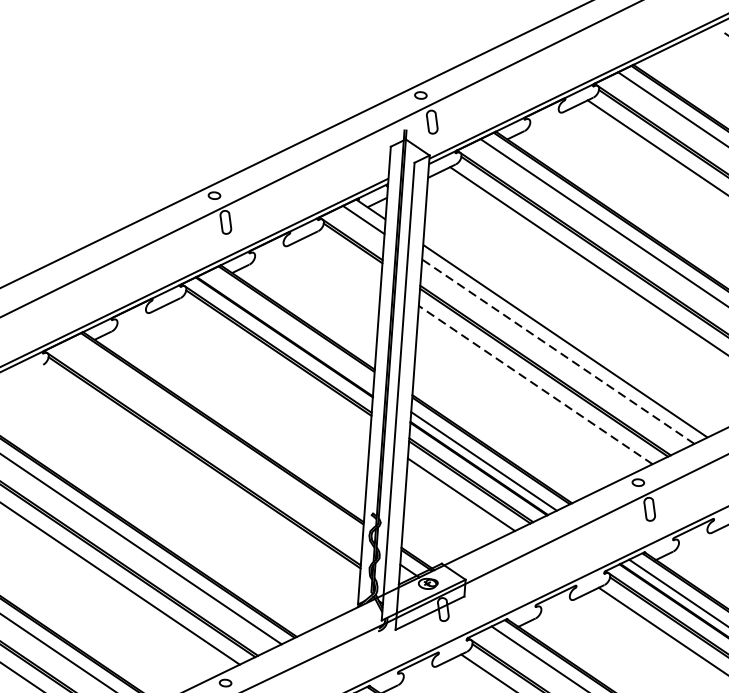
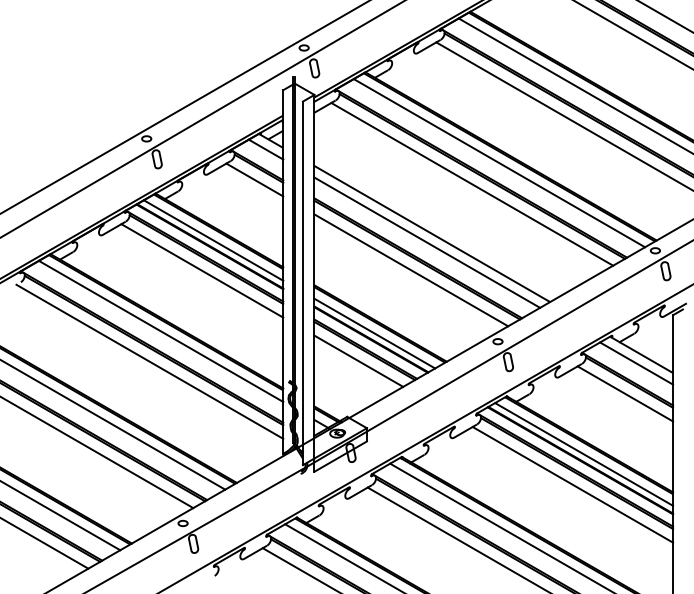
line: (346, 256) -> (254, 179), added
line: (289, 329) -> (213, 240), added
line: (557, 351) -> (426, 242), dashed -> solid
line: (272, 366) -> (202, 270), added
line: (535, 385) -> (411, 270), dashed -> solid
line: (214, 438) -> (160, 330), added
line: (197, 476) -> (149, 361), added

